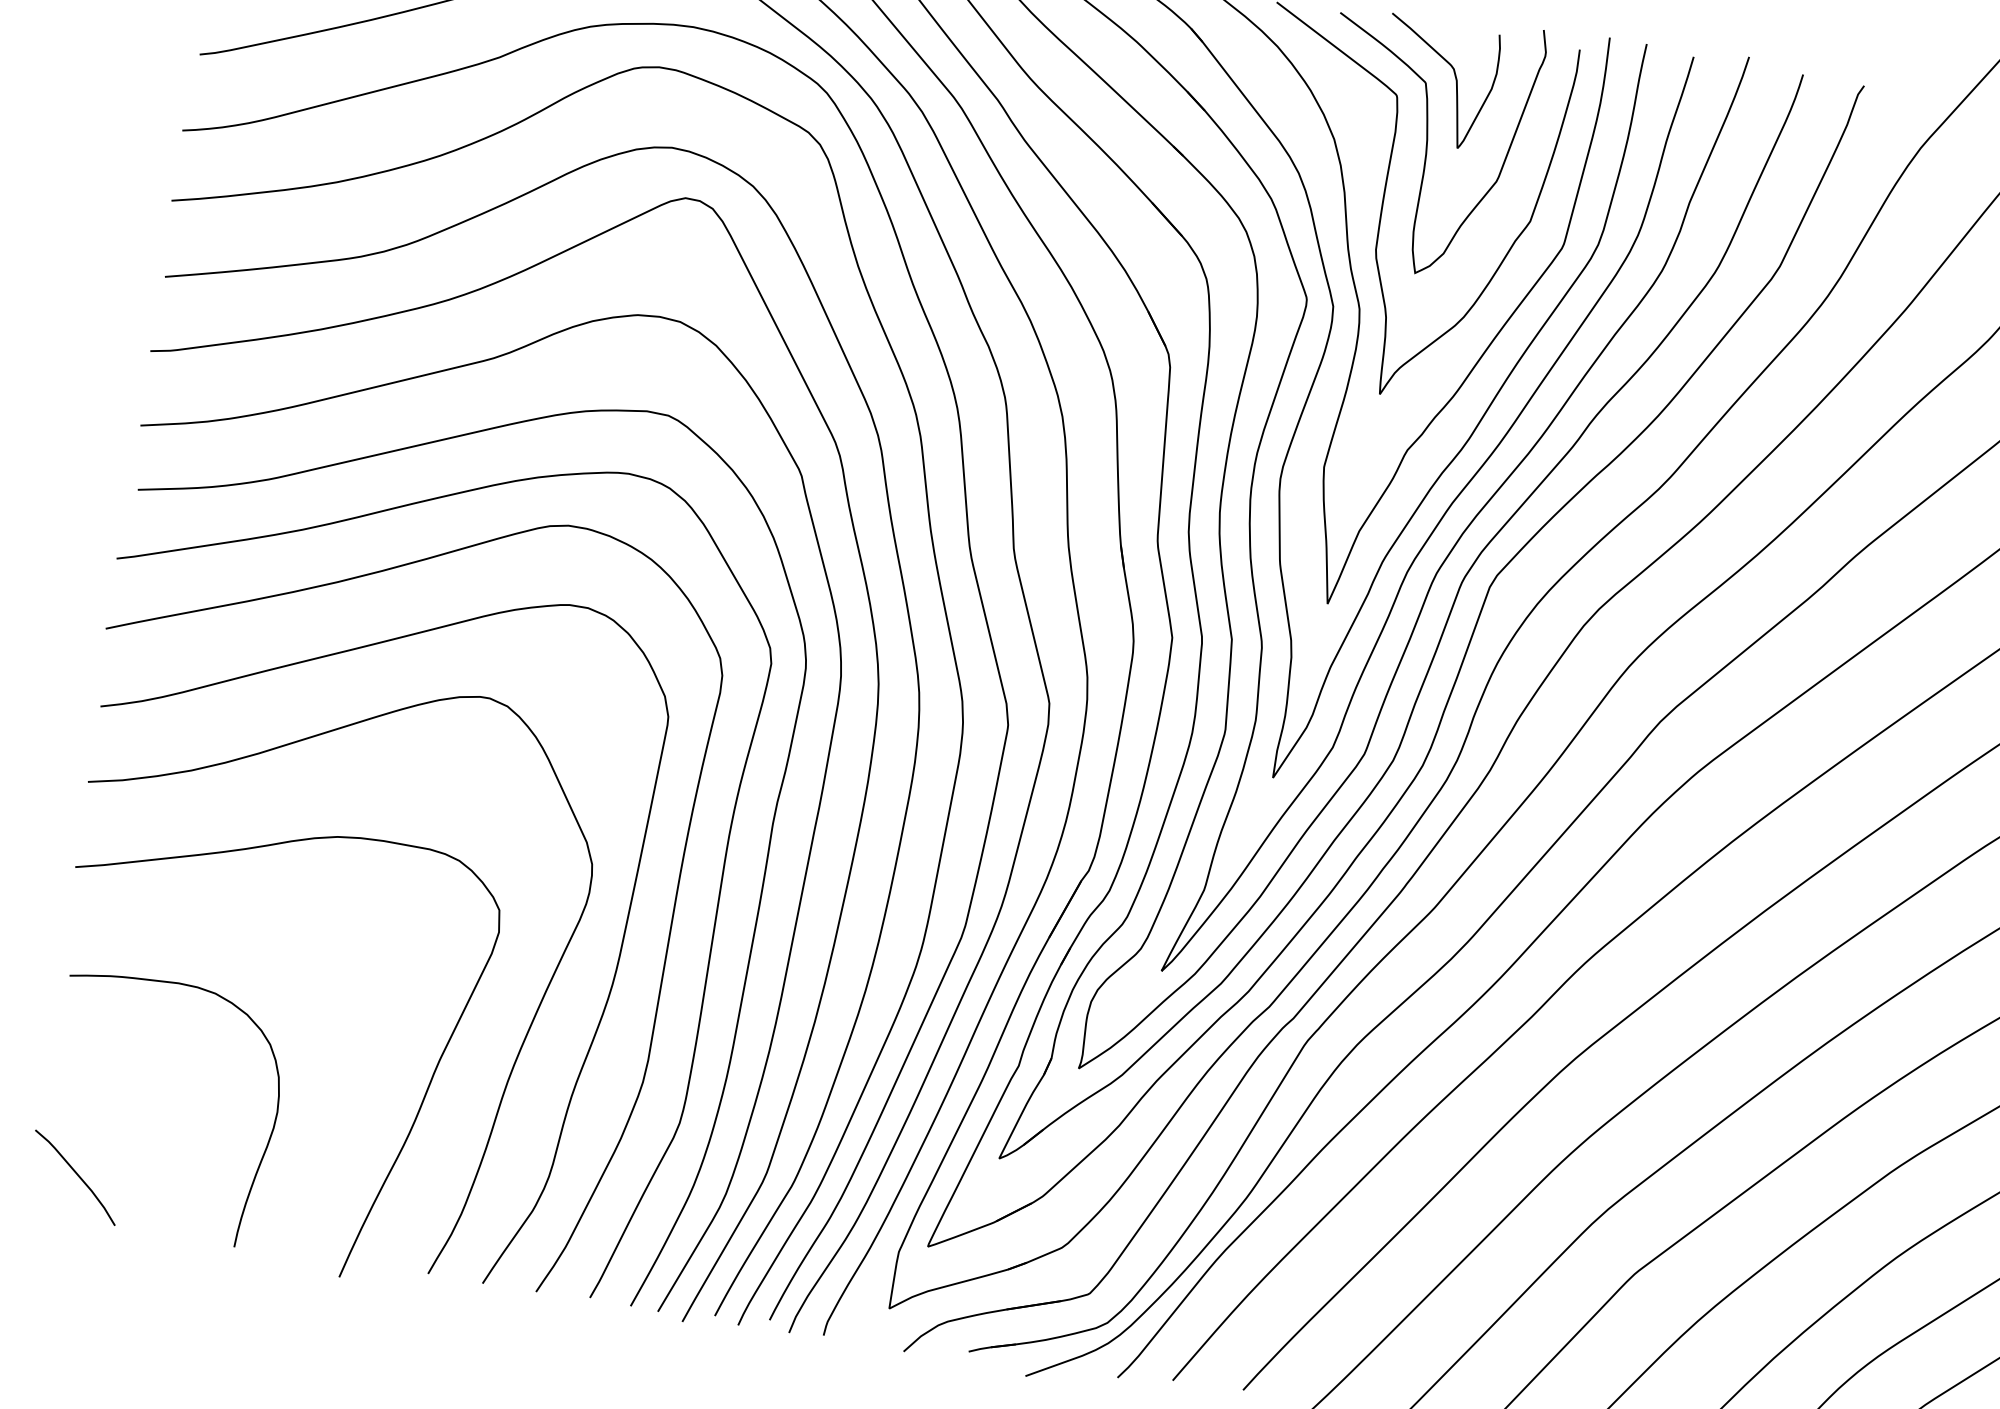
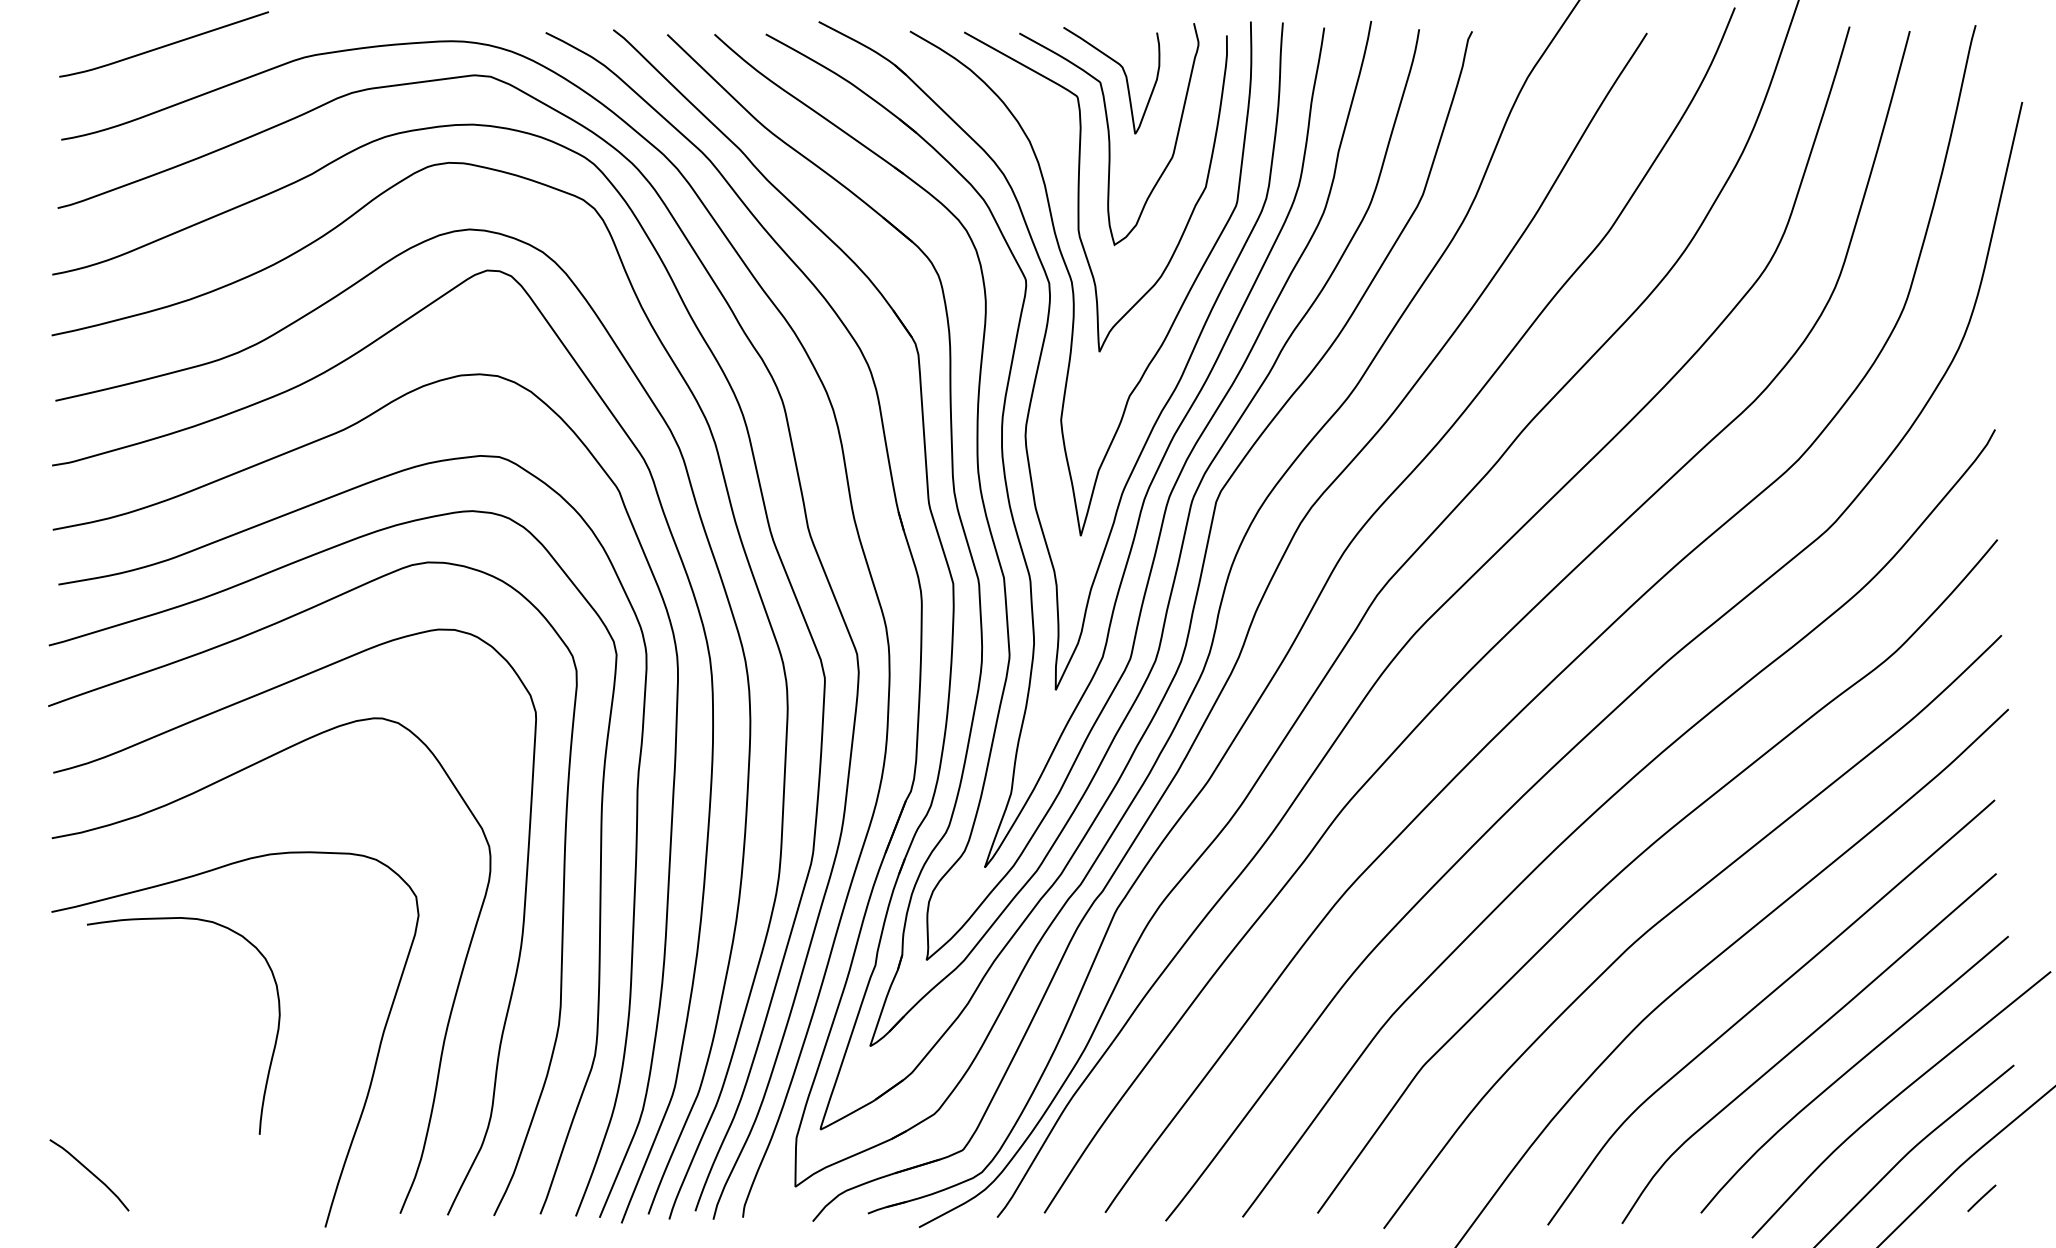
curve: (264, 1148) -> (273, 1047), moved

